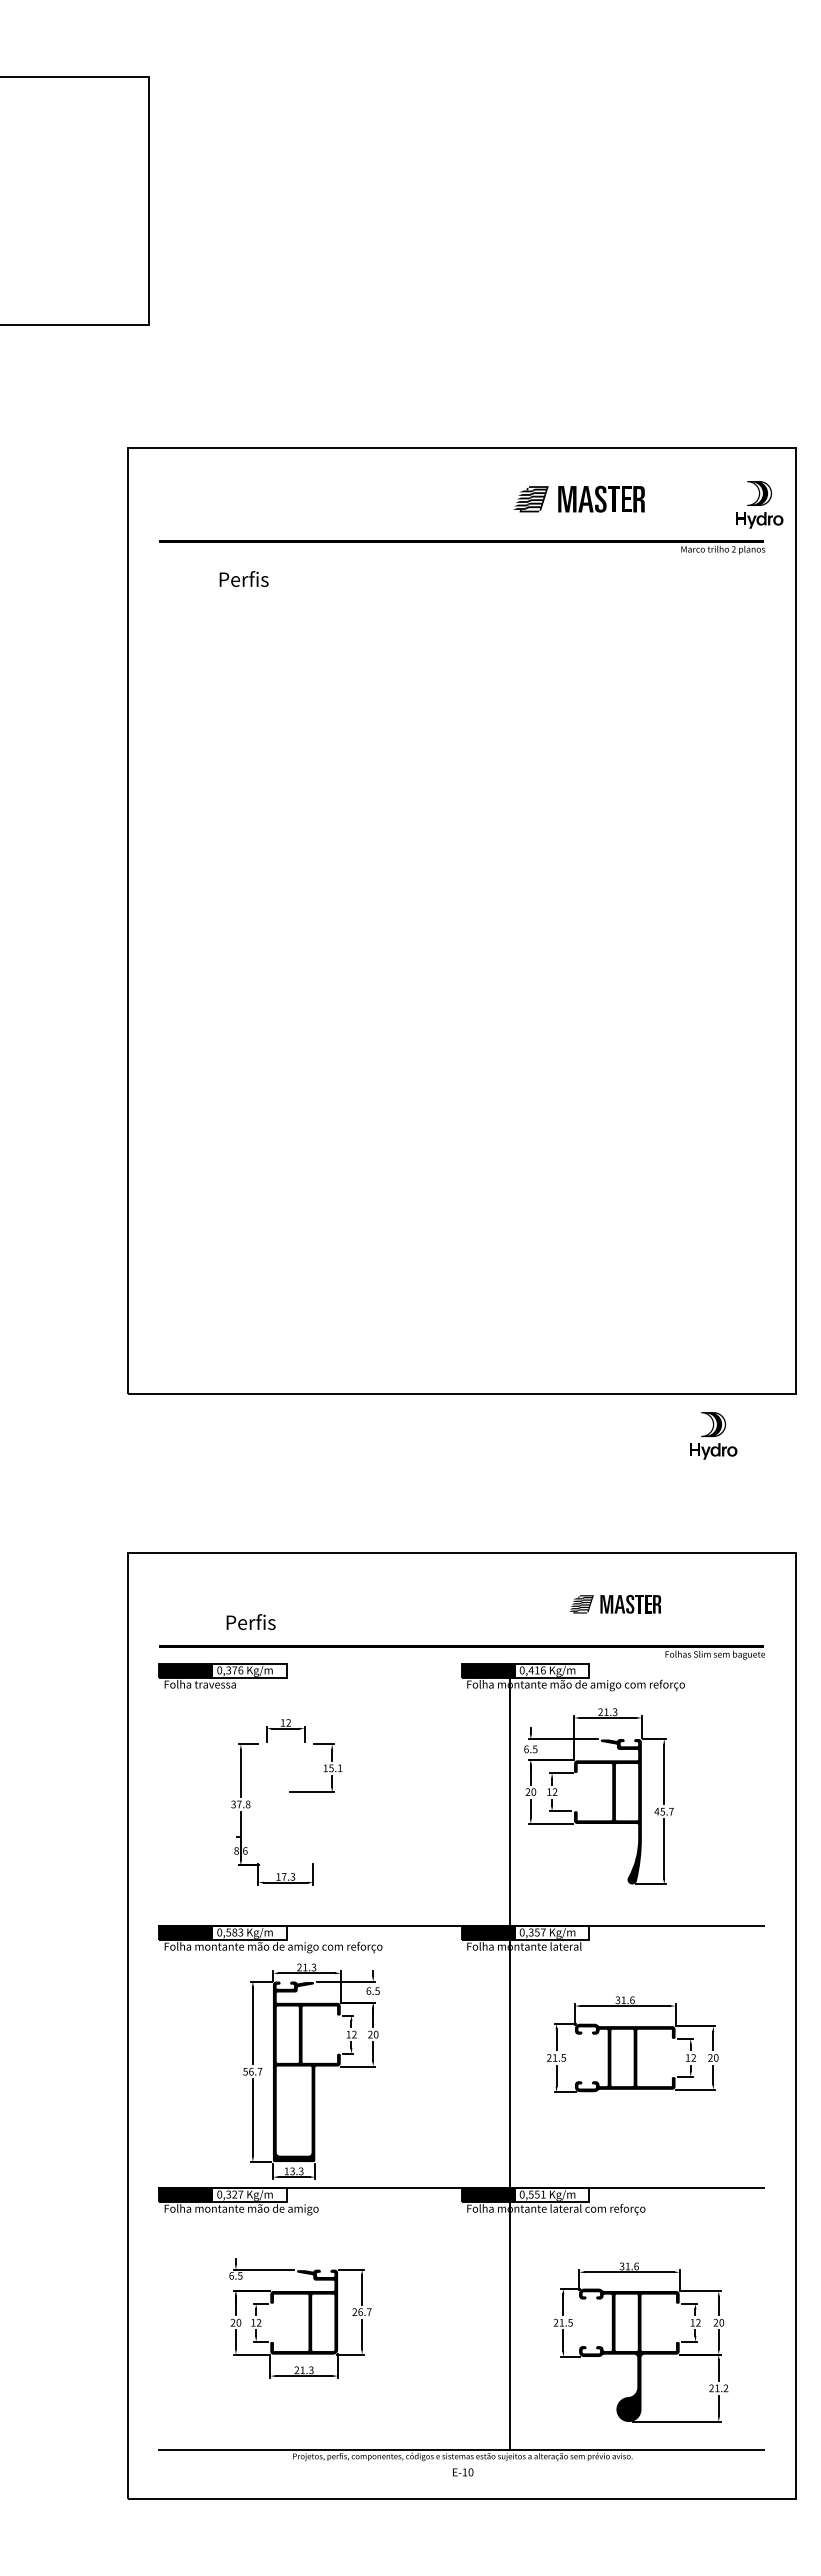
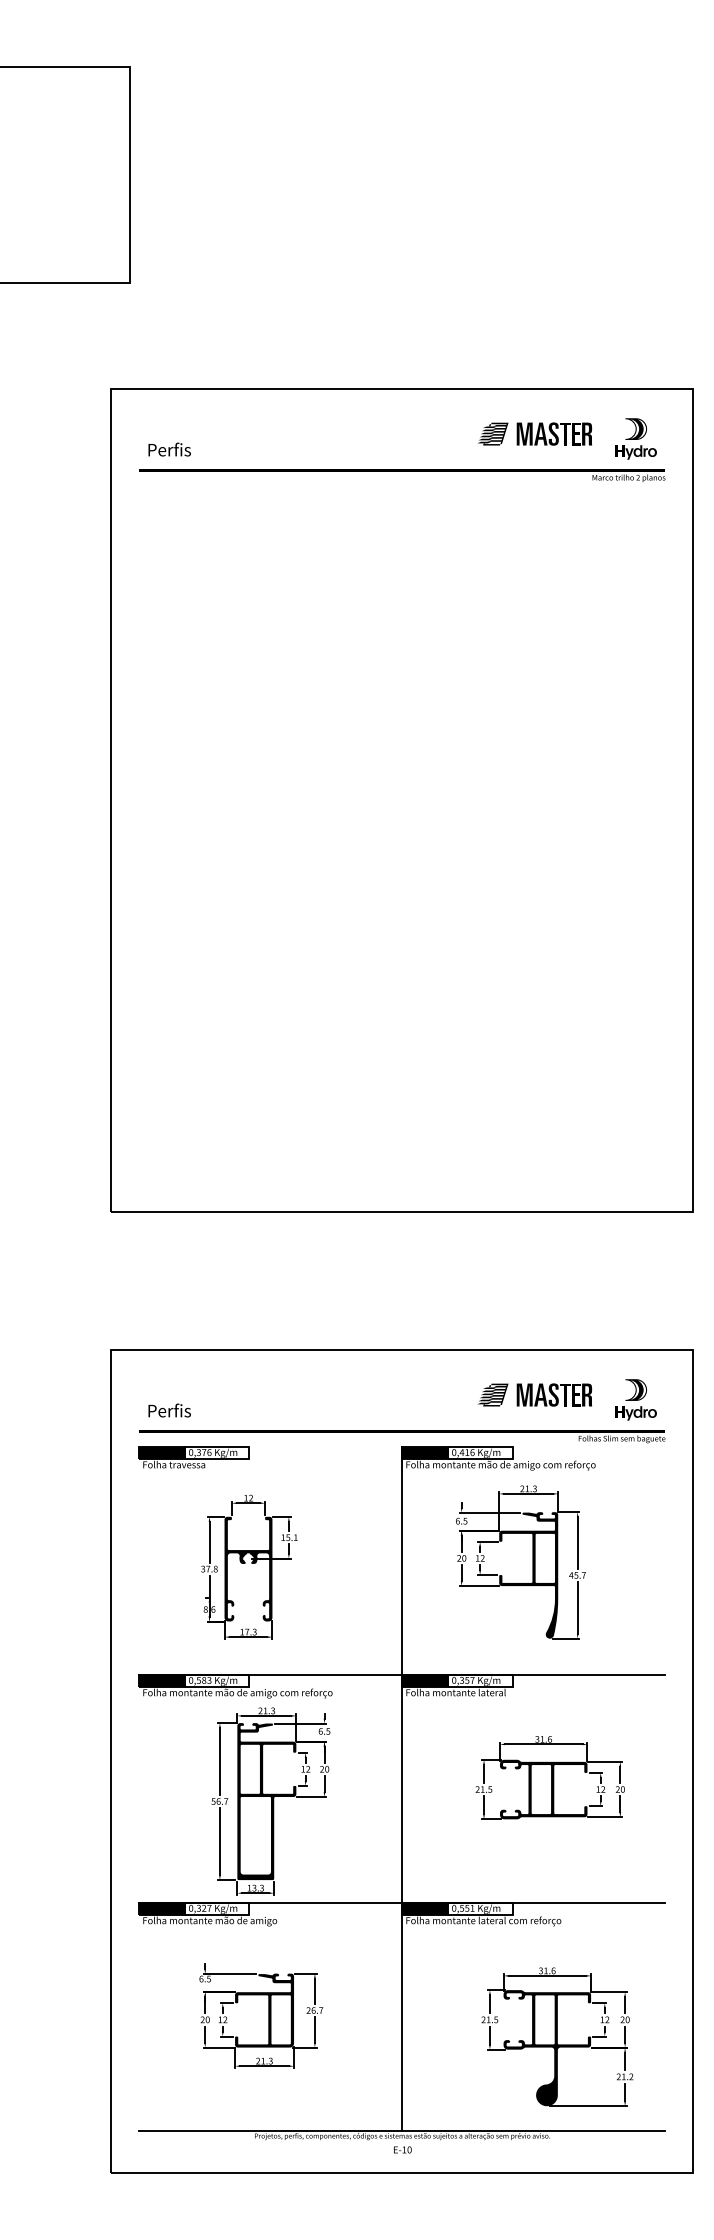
part: (578, 498) -> (534, 433), moved
part: (759, 504) -> (636, 438), moved
text: (243, 578) -> (169, 449), moved
part: (713, 1435) -> (636, 1399), moved
part: (614, 1604) -> (534, 1395), size x1.43
text: (250, 1622) -> (169, 1410), moved
fill: (285, 1804) -> (248, 1569), added
line: (509, 2056) -> (401, 1788), moved

